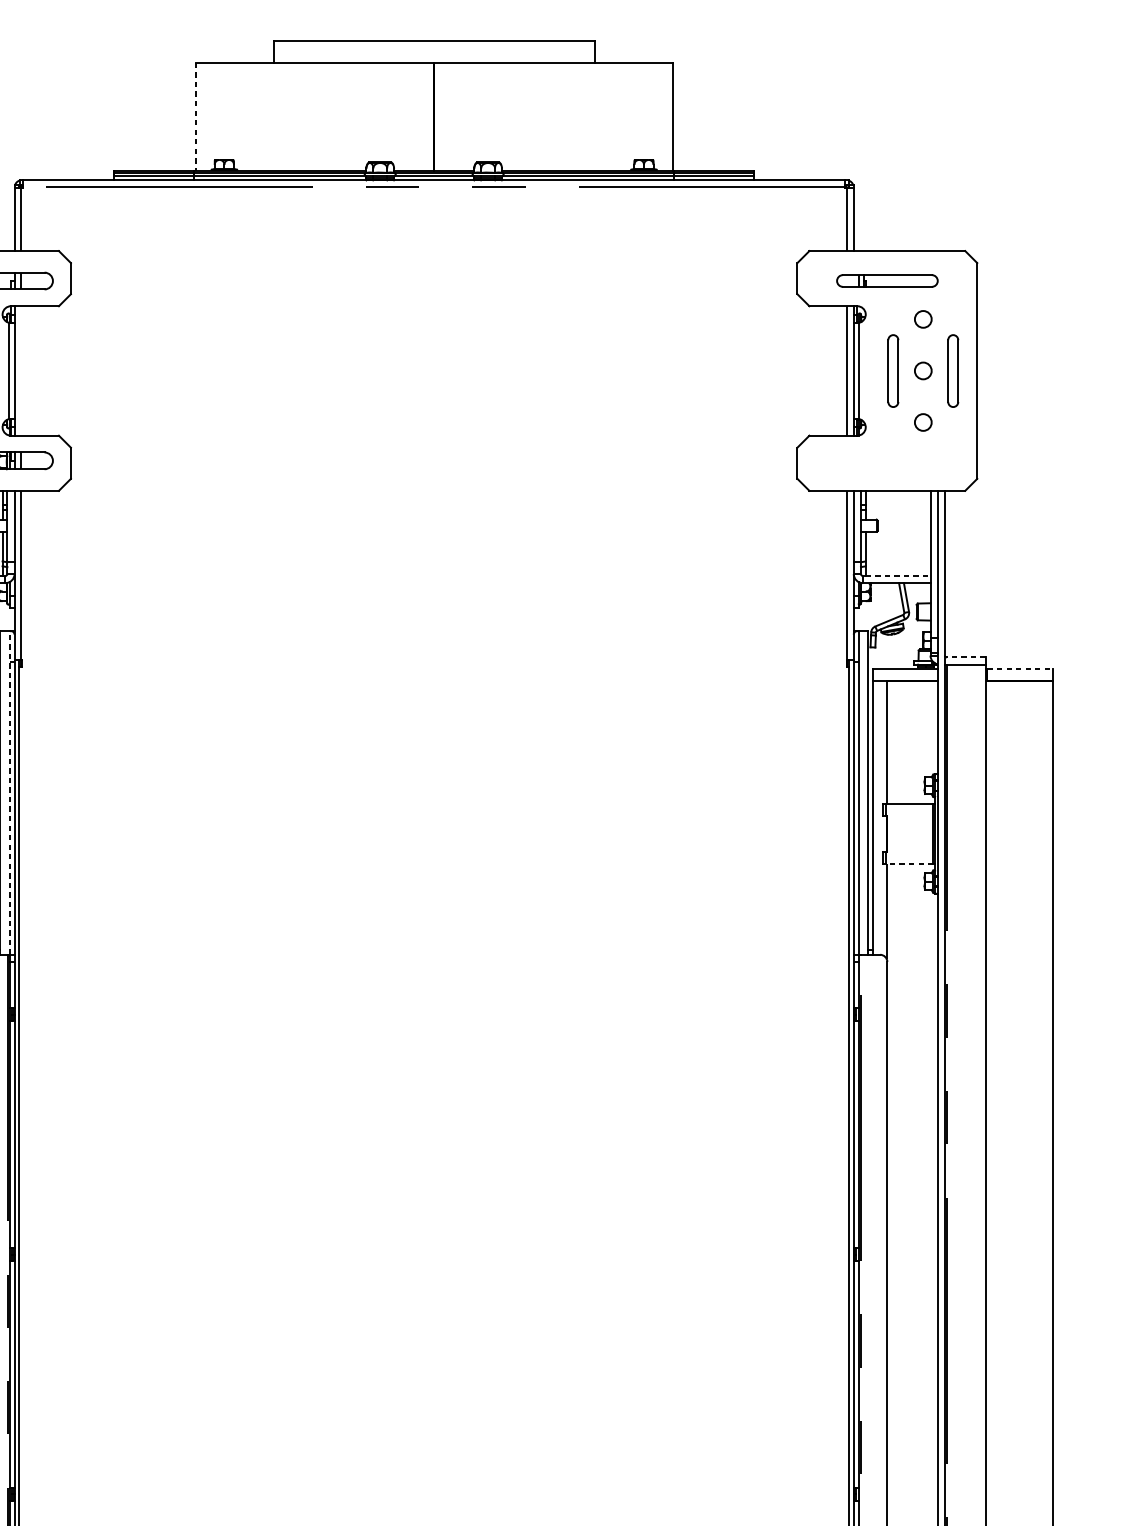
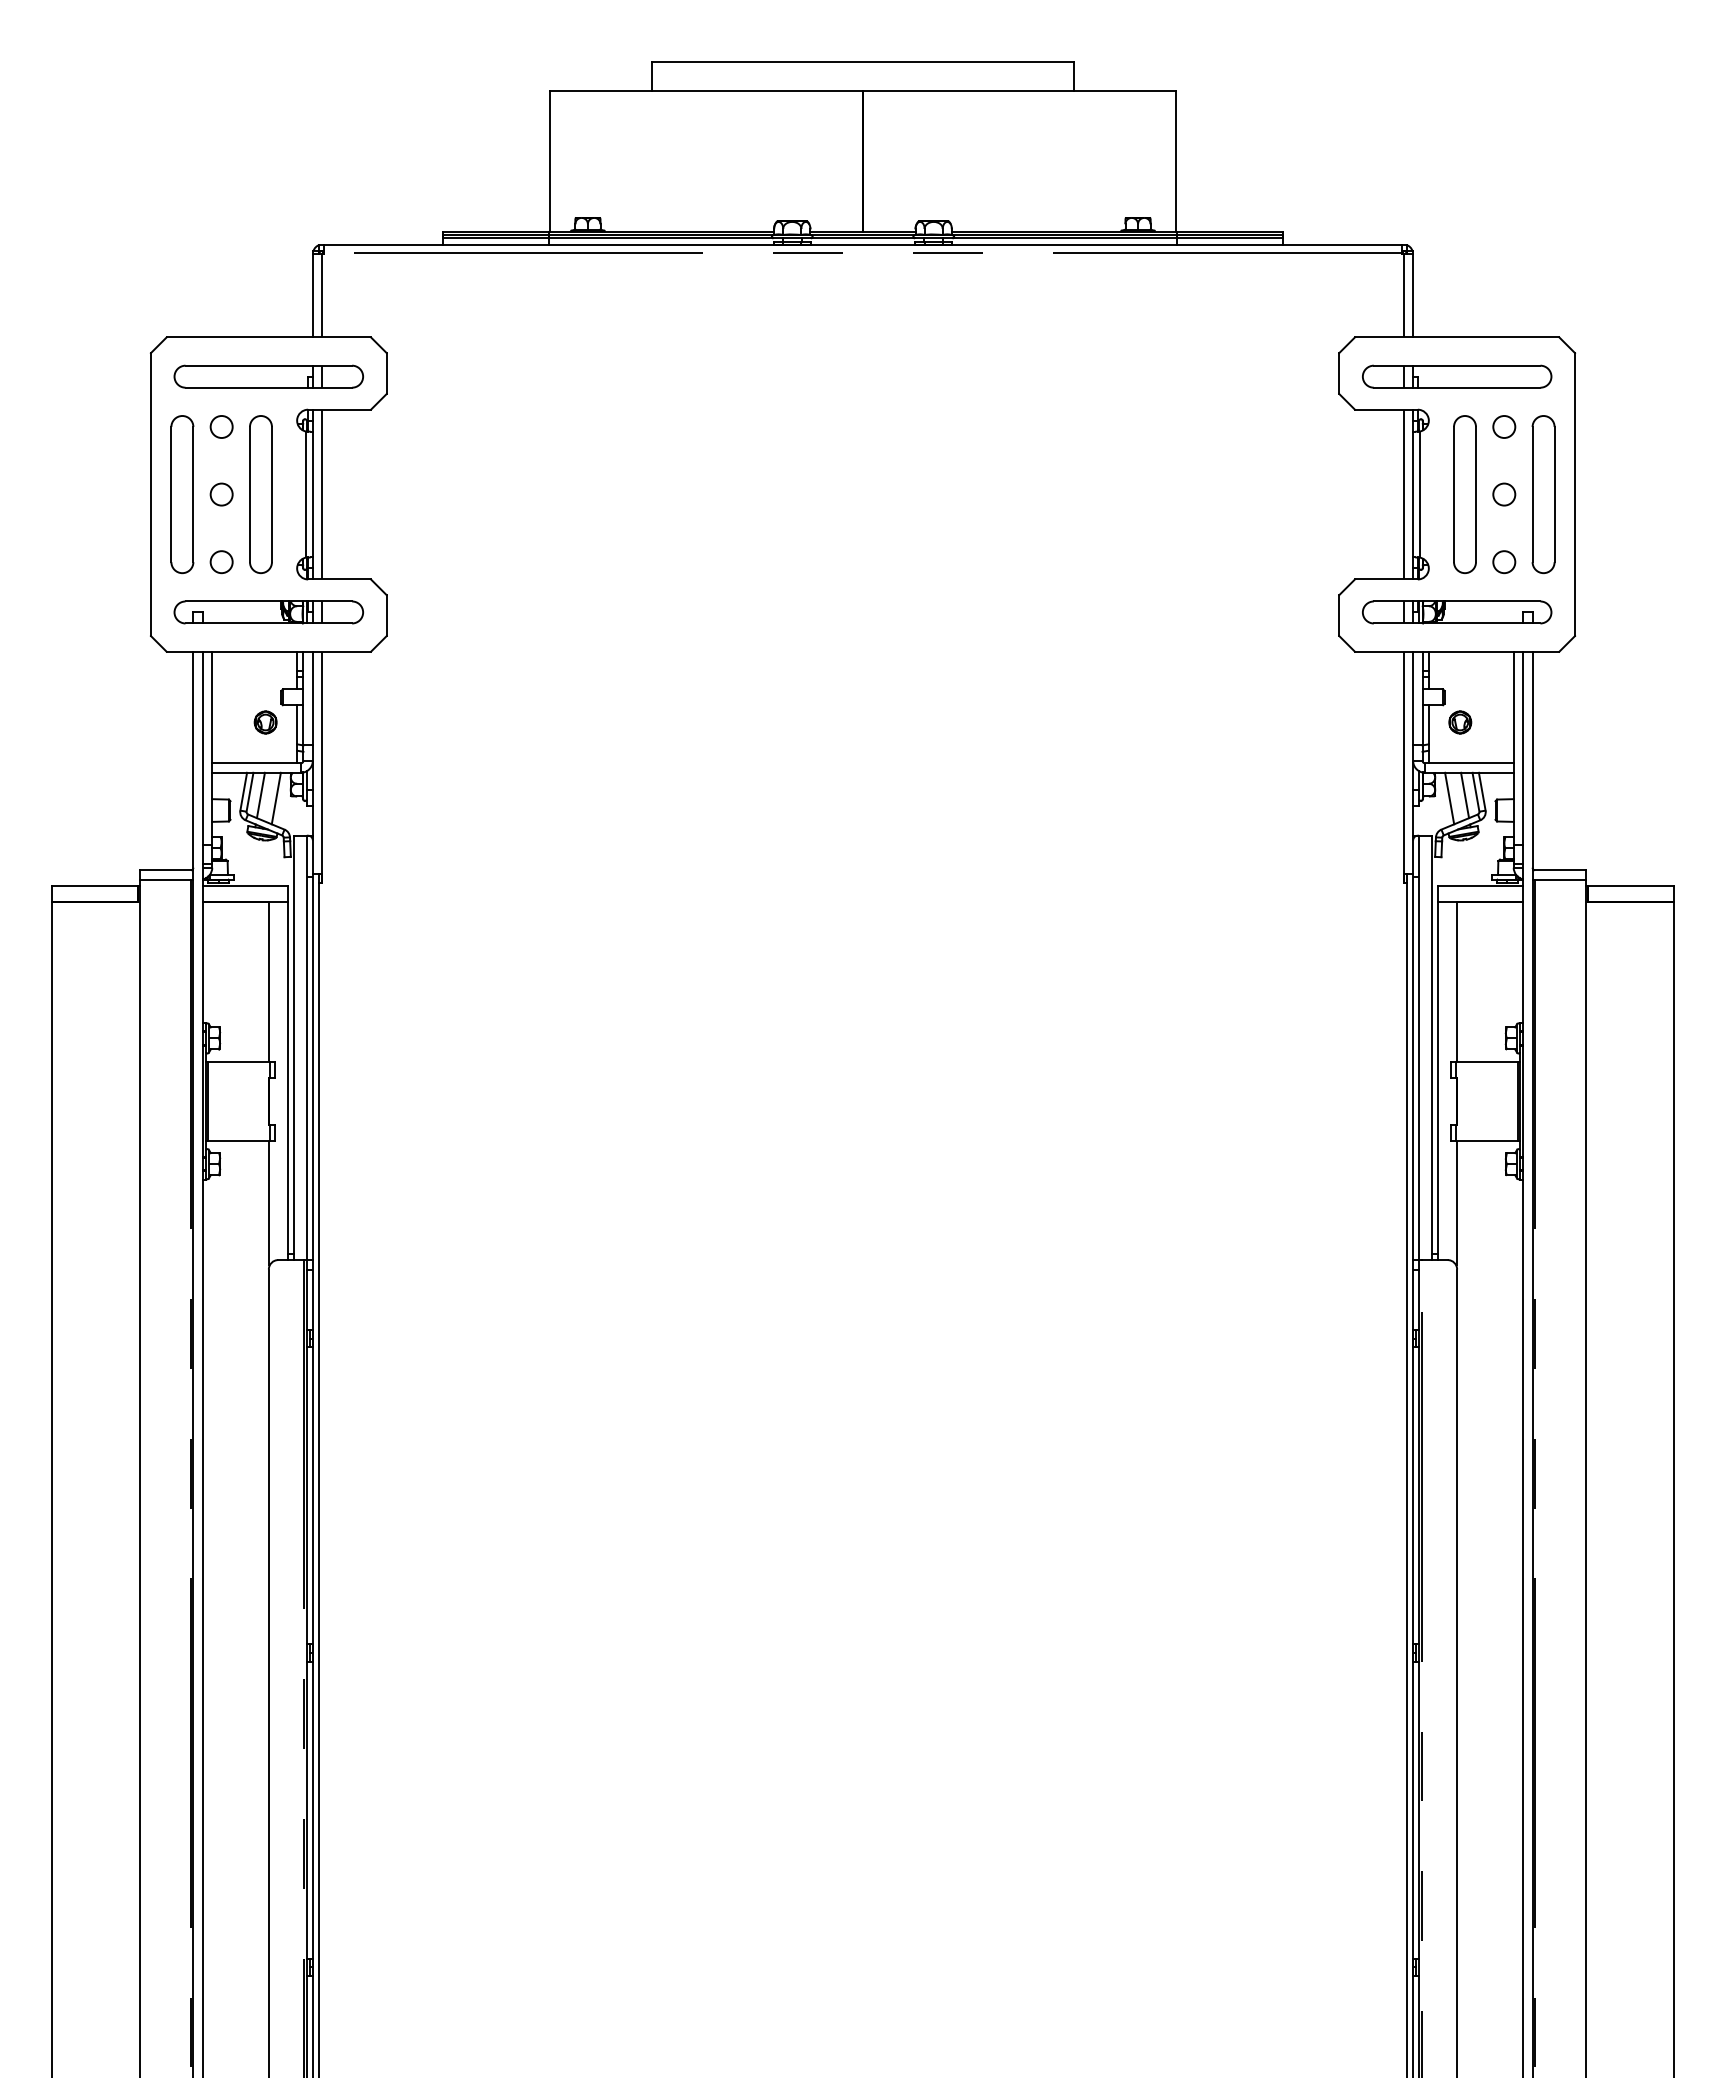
line: (195, 116) -> (550, 161), dashed -> solid
part: (887, 280) -> (1457, 376), size x1.43
line: (21, 370) -> (321, 494), added
part: (892, 370) -> (1464, 494), size x1.67
part: (953, 370) -> (1543, 494), size x1.67
part: (887, 460) -> (1457, 612), added
part: (889, 544) -> (1460, 722), added
line: (898, 576) -> (1471, 763), dashed -> solid
line: (893, 600) -> (1465, 795), added
line: (881, 602) -> (1449, 798), added
line: (965, 657) -> (1559, 870), dashed -> solid
line: (1020, 669) -> (1631, 885), dashed -> solid
line: (9, 792) -> (306, 1047), dashed -> solid
line: (909, 863) -> (1486, 1140), dashed -> solid

